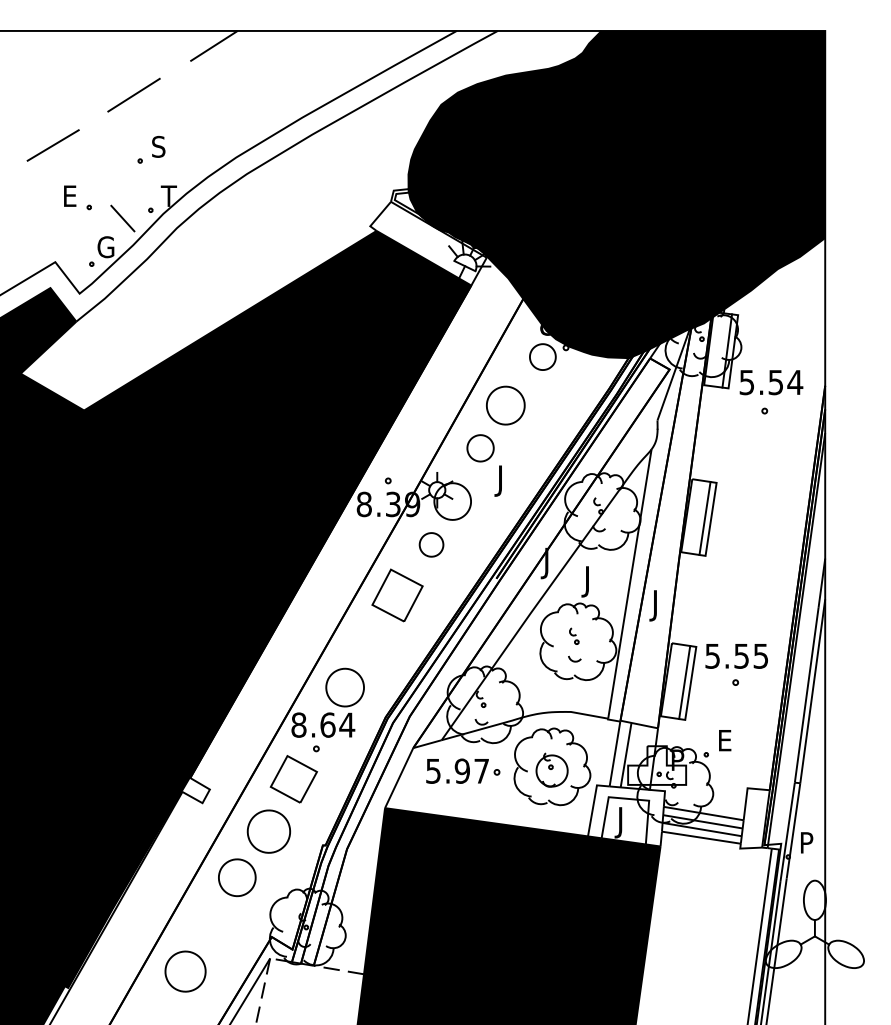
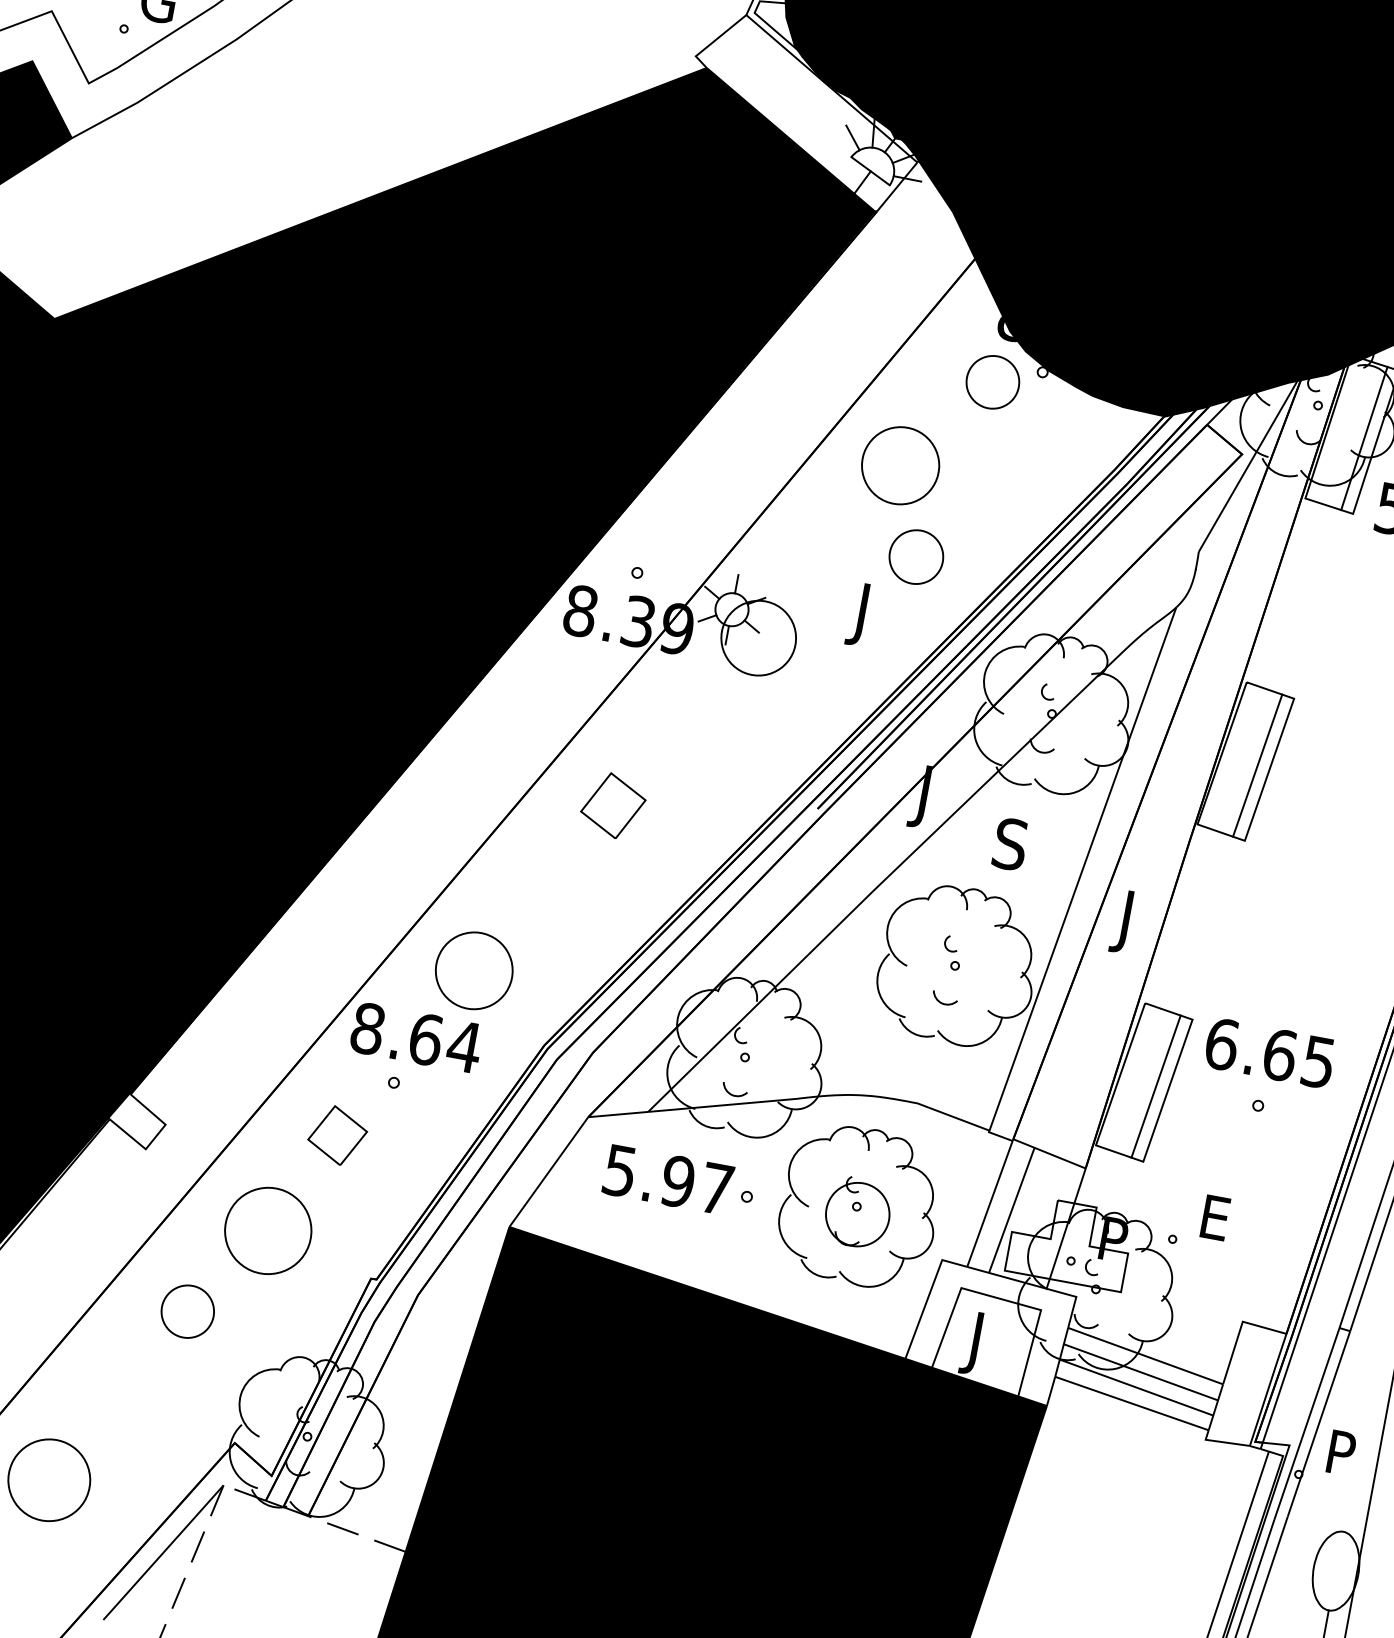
part: (480, 448) -> (916, 557), moved
part: (431, 544) -> (700, 716), removed
text: (590, 581) -> (1004, 849), J -> S
part: (397, 595) -> (613, 805), size x0.6
text: (727, 655) -> (1251, 1048), 5.55 -> 6.65
part: (293, 779) -> (336, 1135), size x0.6
part: (237, 877) -> (188, 1311), size x0.7

